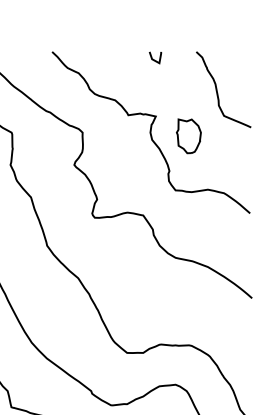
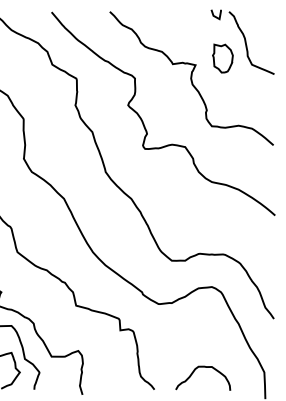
line: (154, 58) -> (215, 15), moved
part: (188, 136) -> (222, 58), moved

